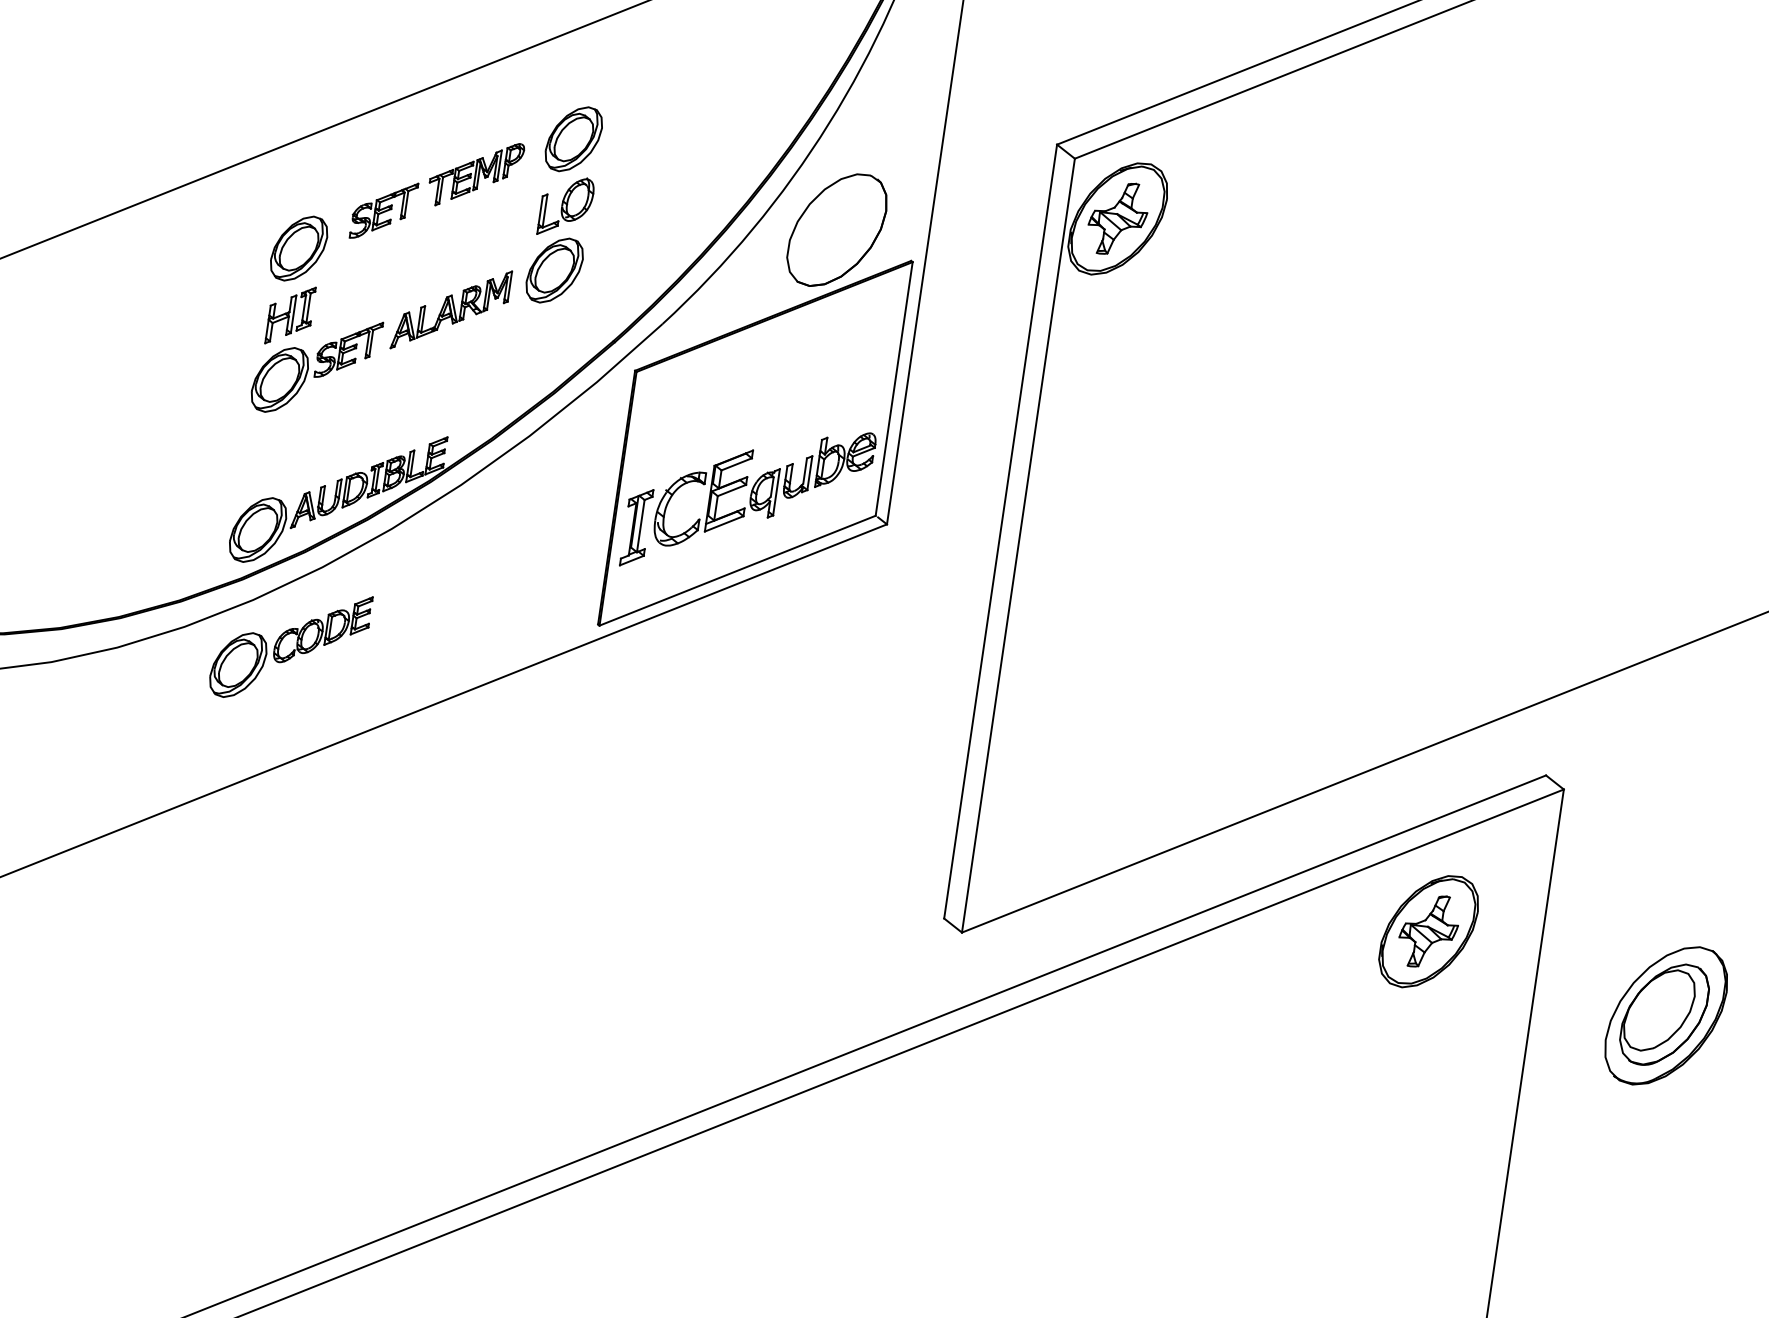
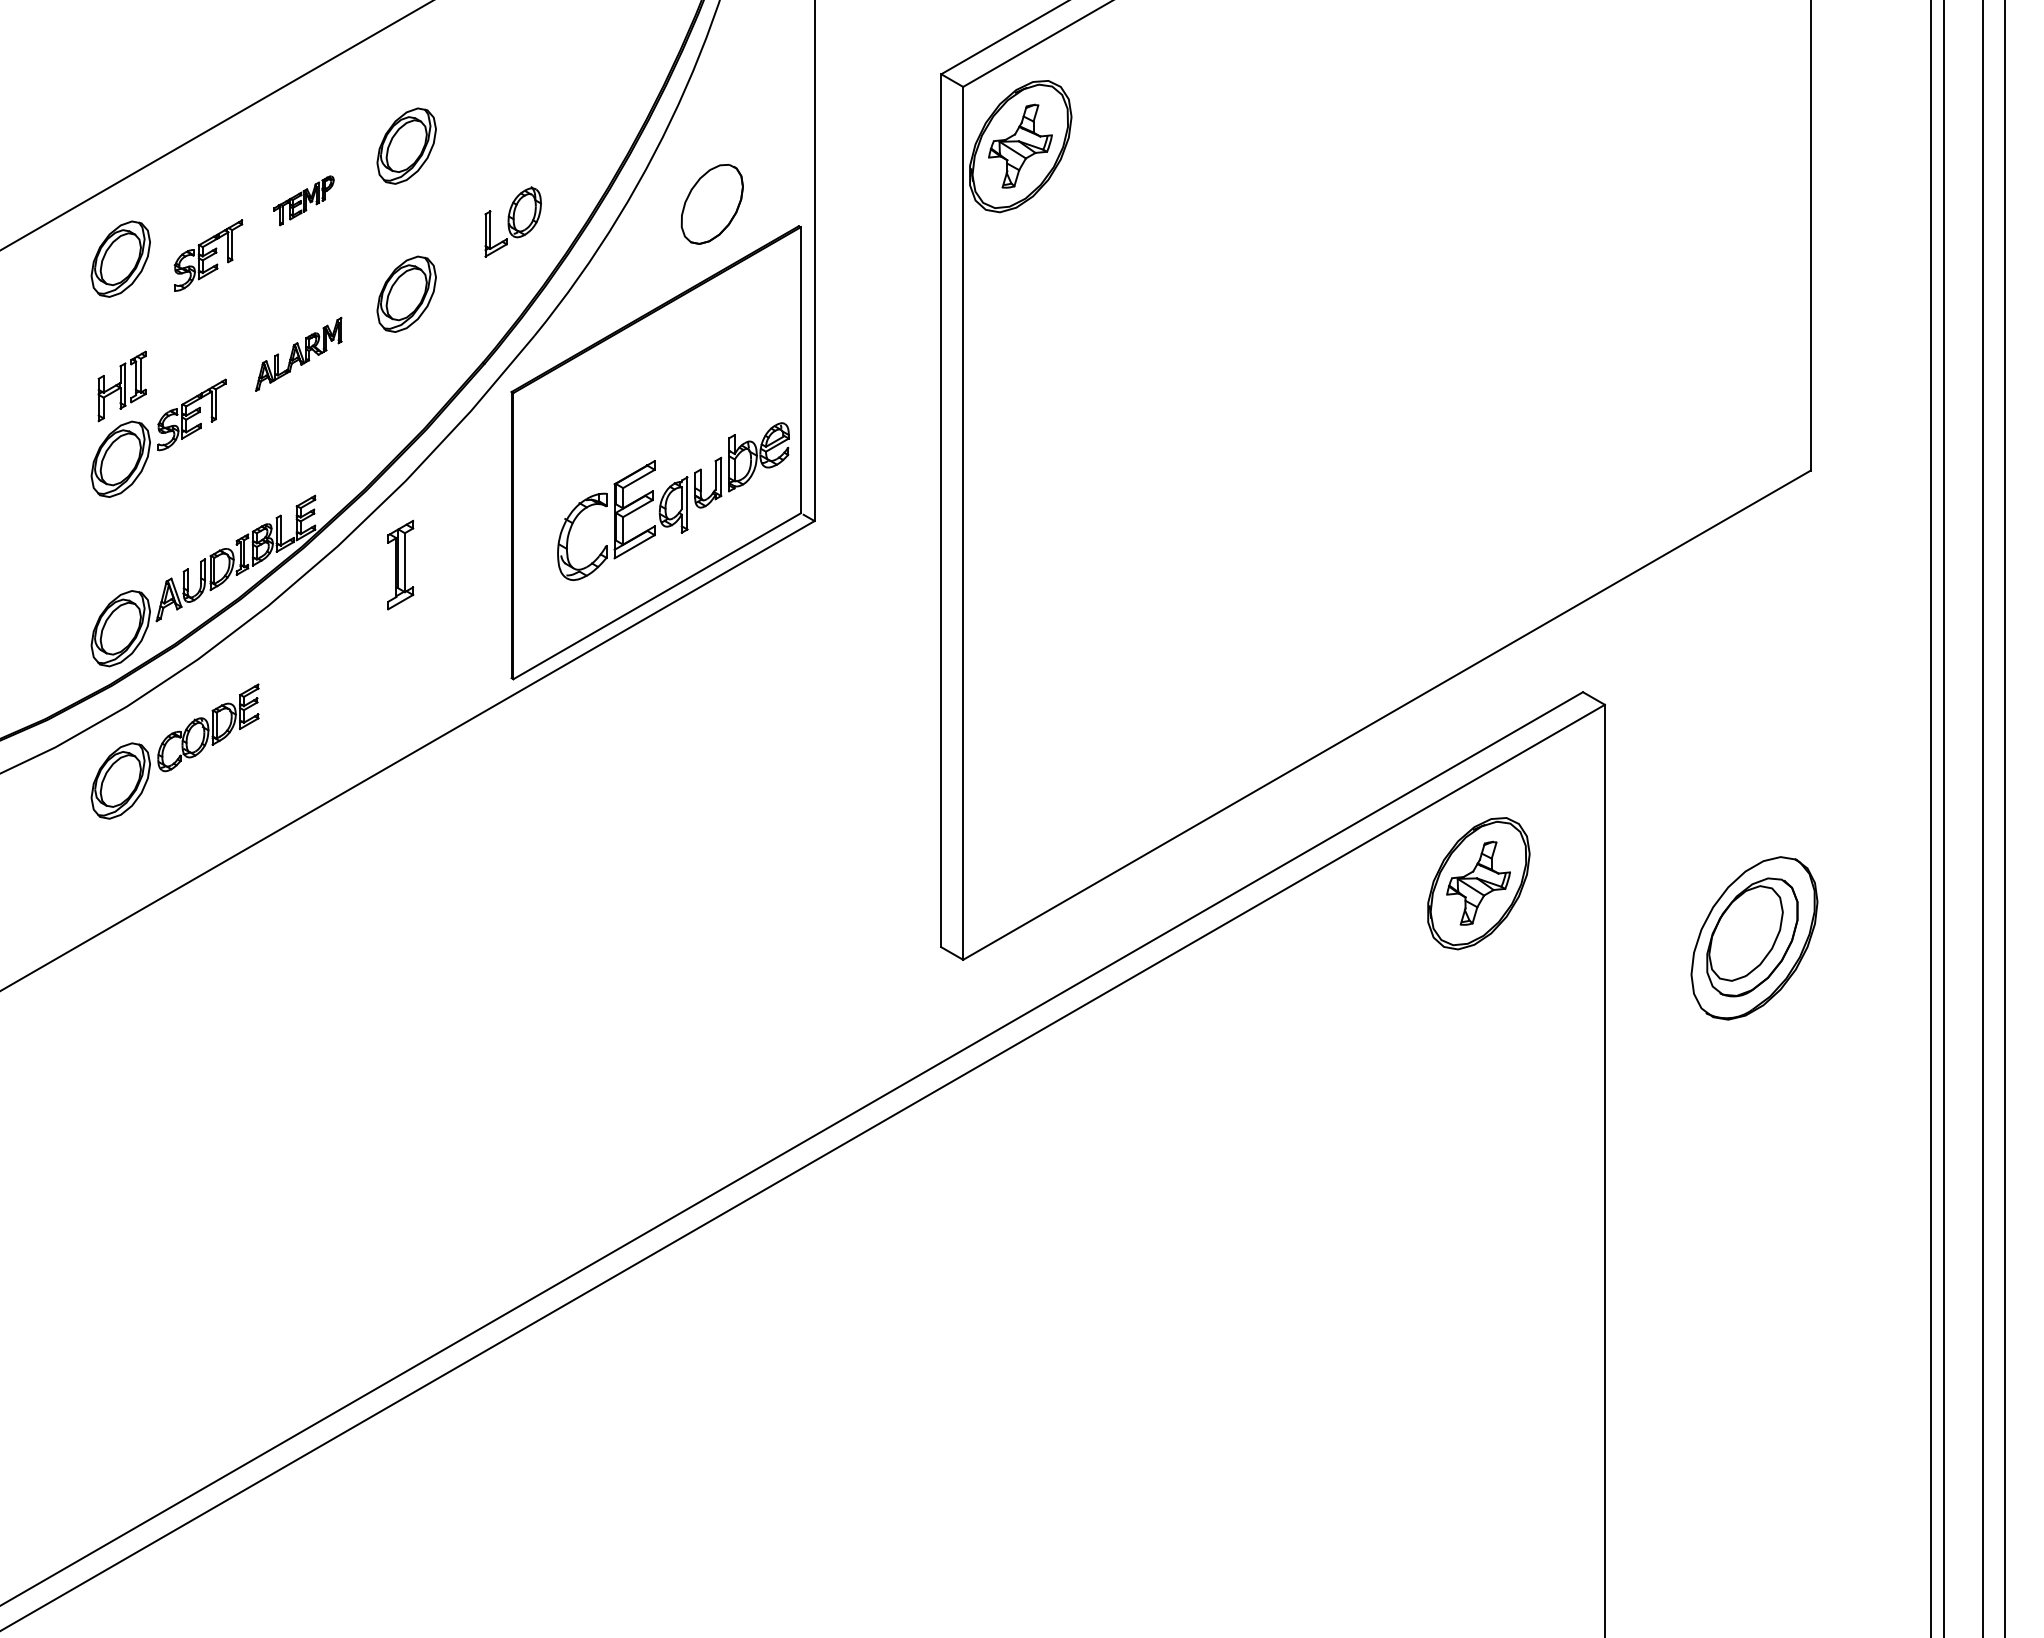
part: (475, 174) -> (303, 200), size x0.6
part: (565, 206) -> (512, 221), moved
part: (837, 230) -> (712, 204), size x0.6
part: (298, 247) -> (120, 258), moved
part: (451, 309) -> (298, 354), size x0.7
part: (636, 527) -> (400, 564), moved

